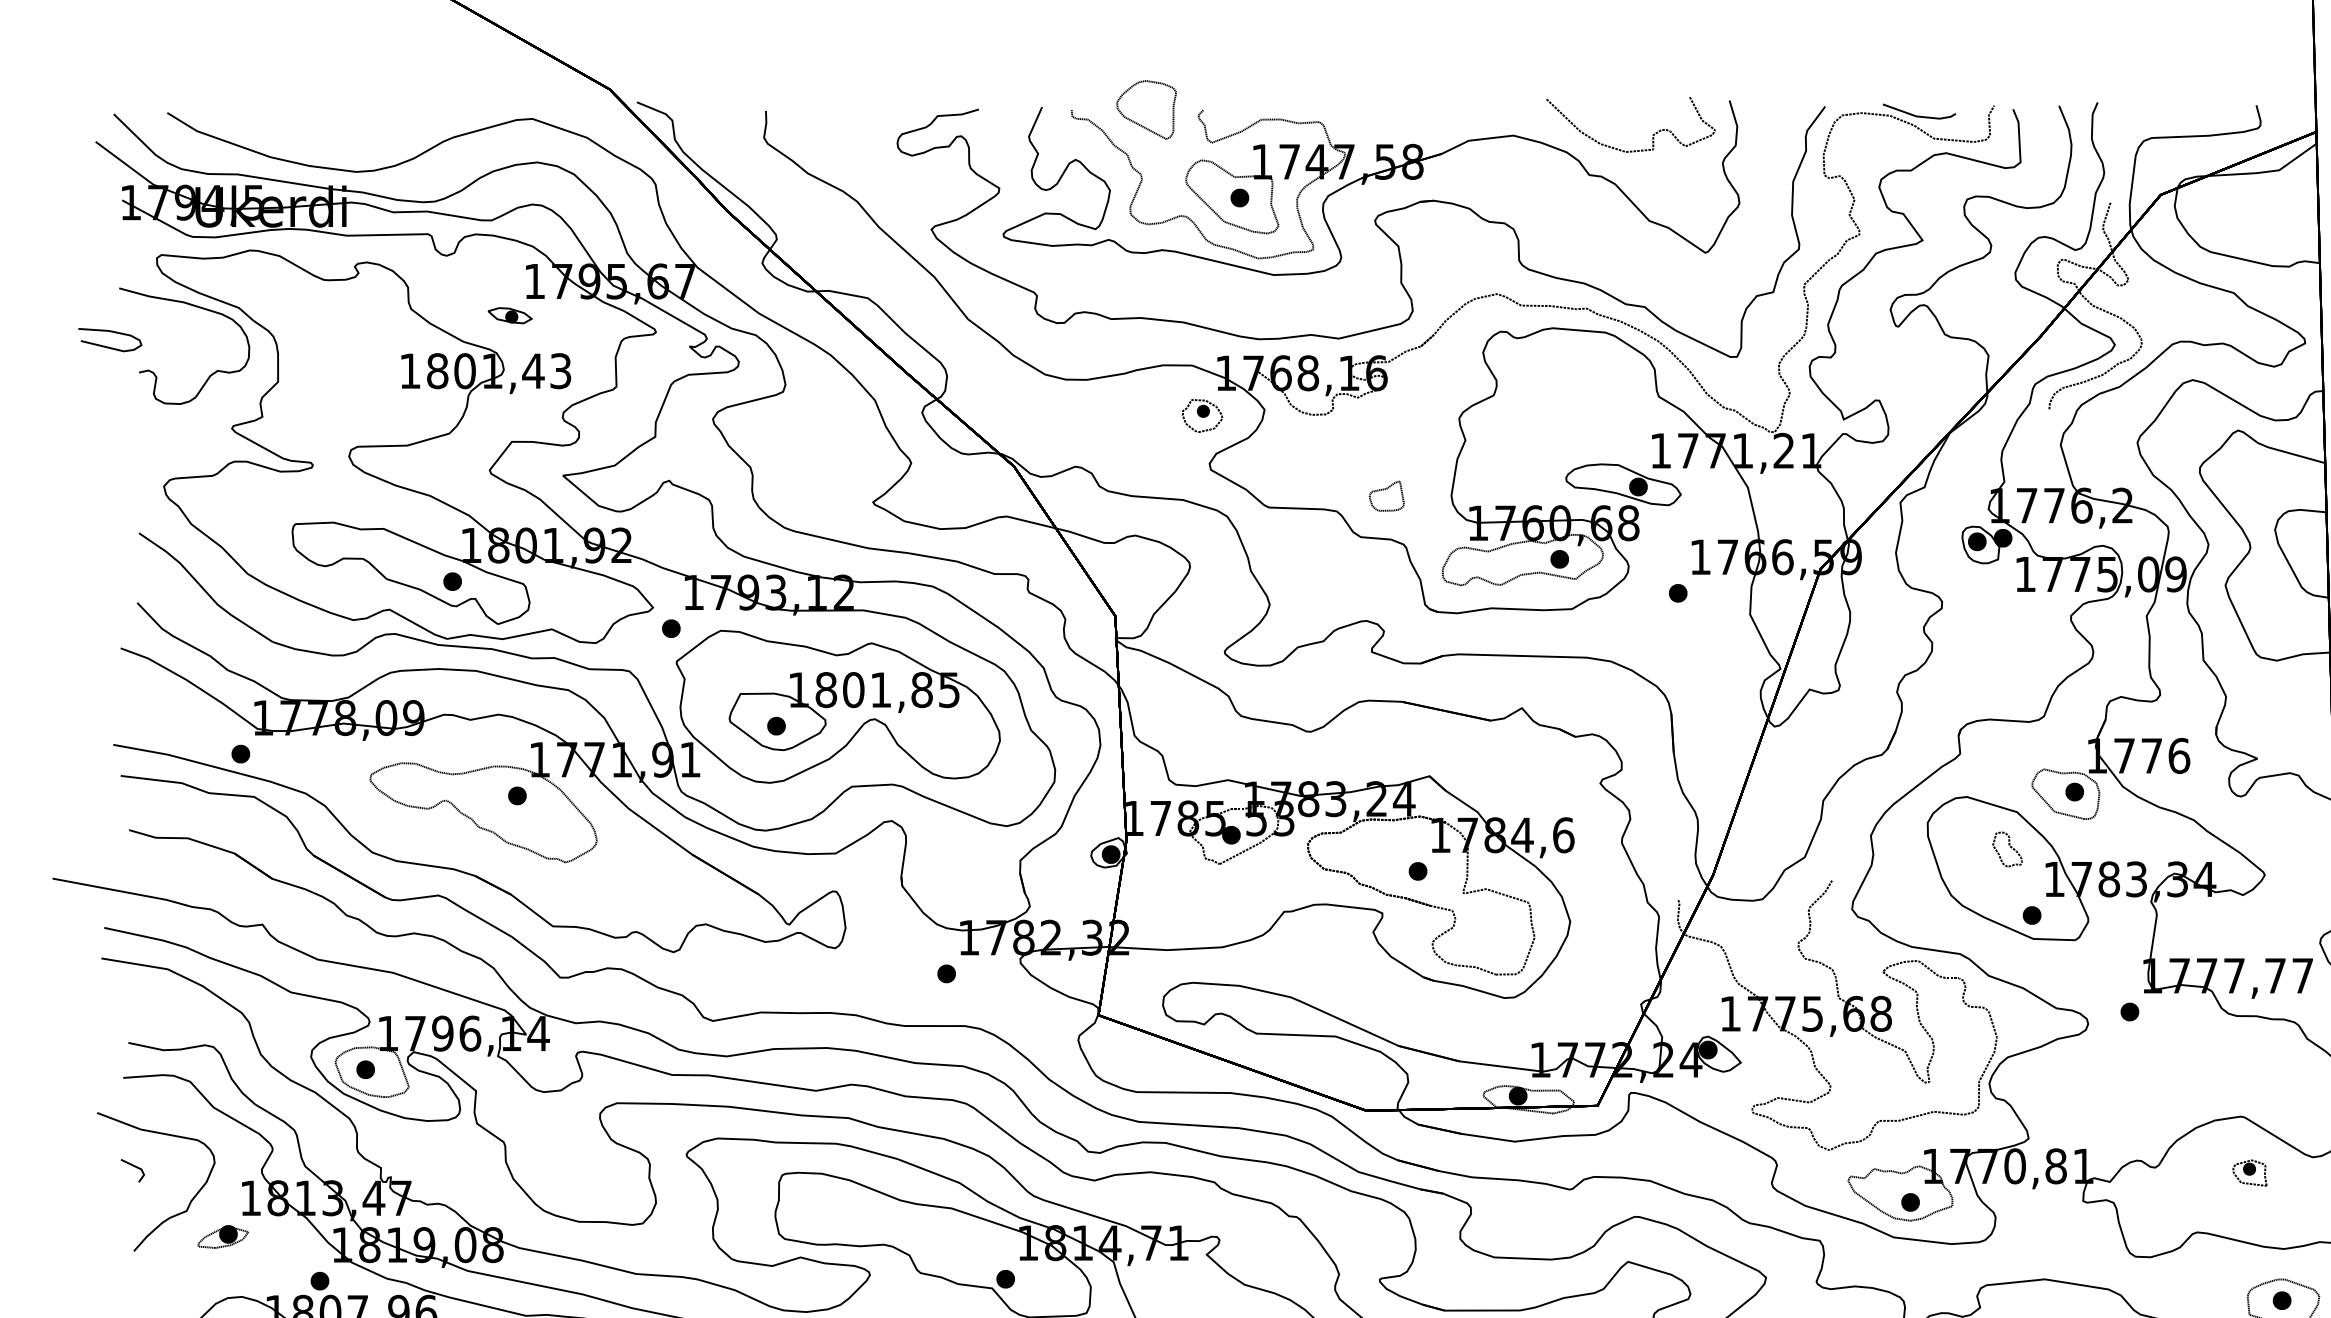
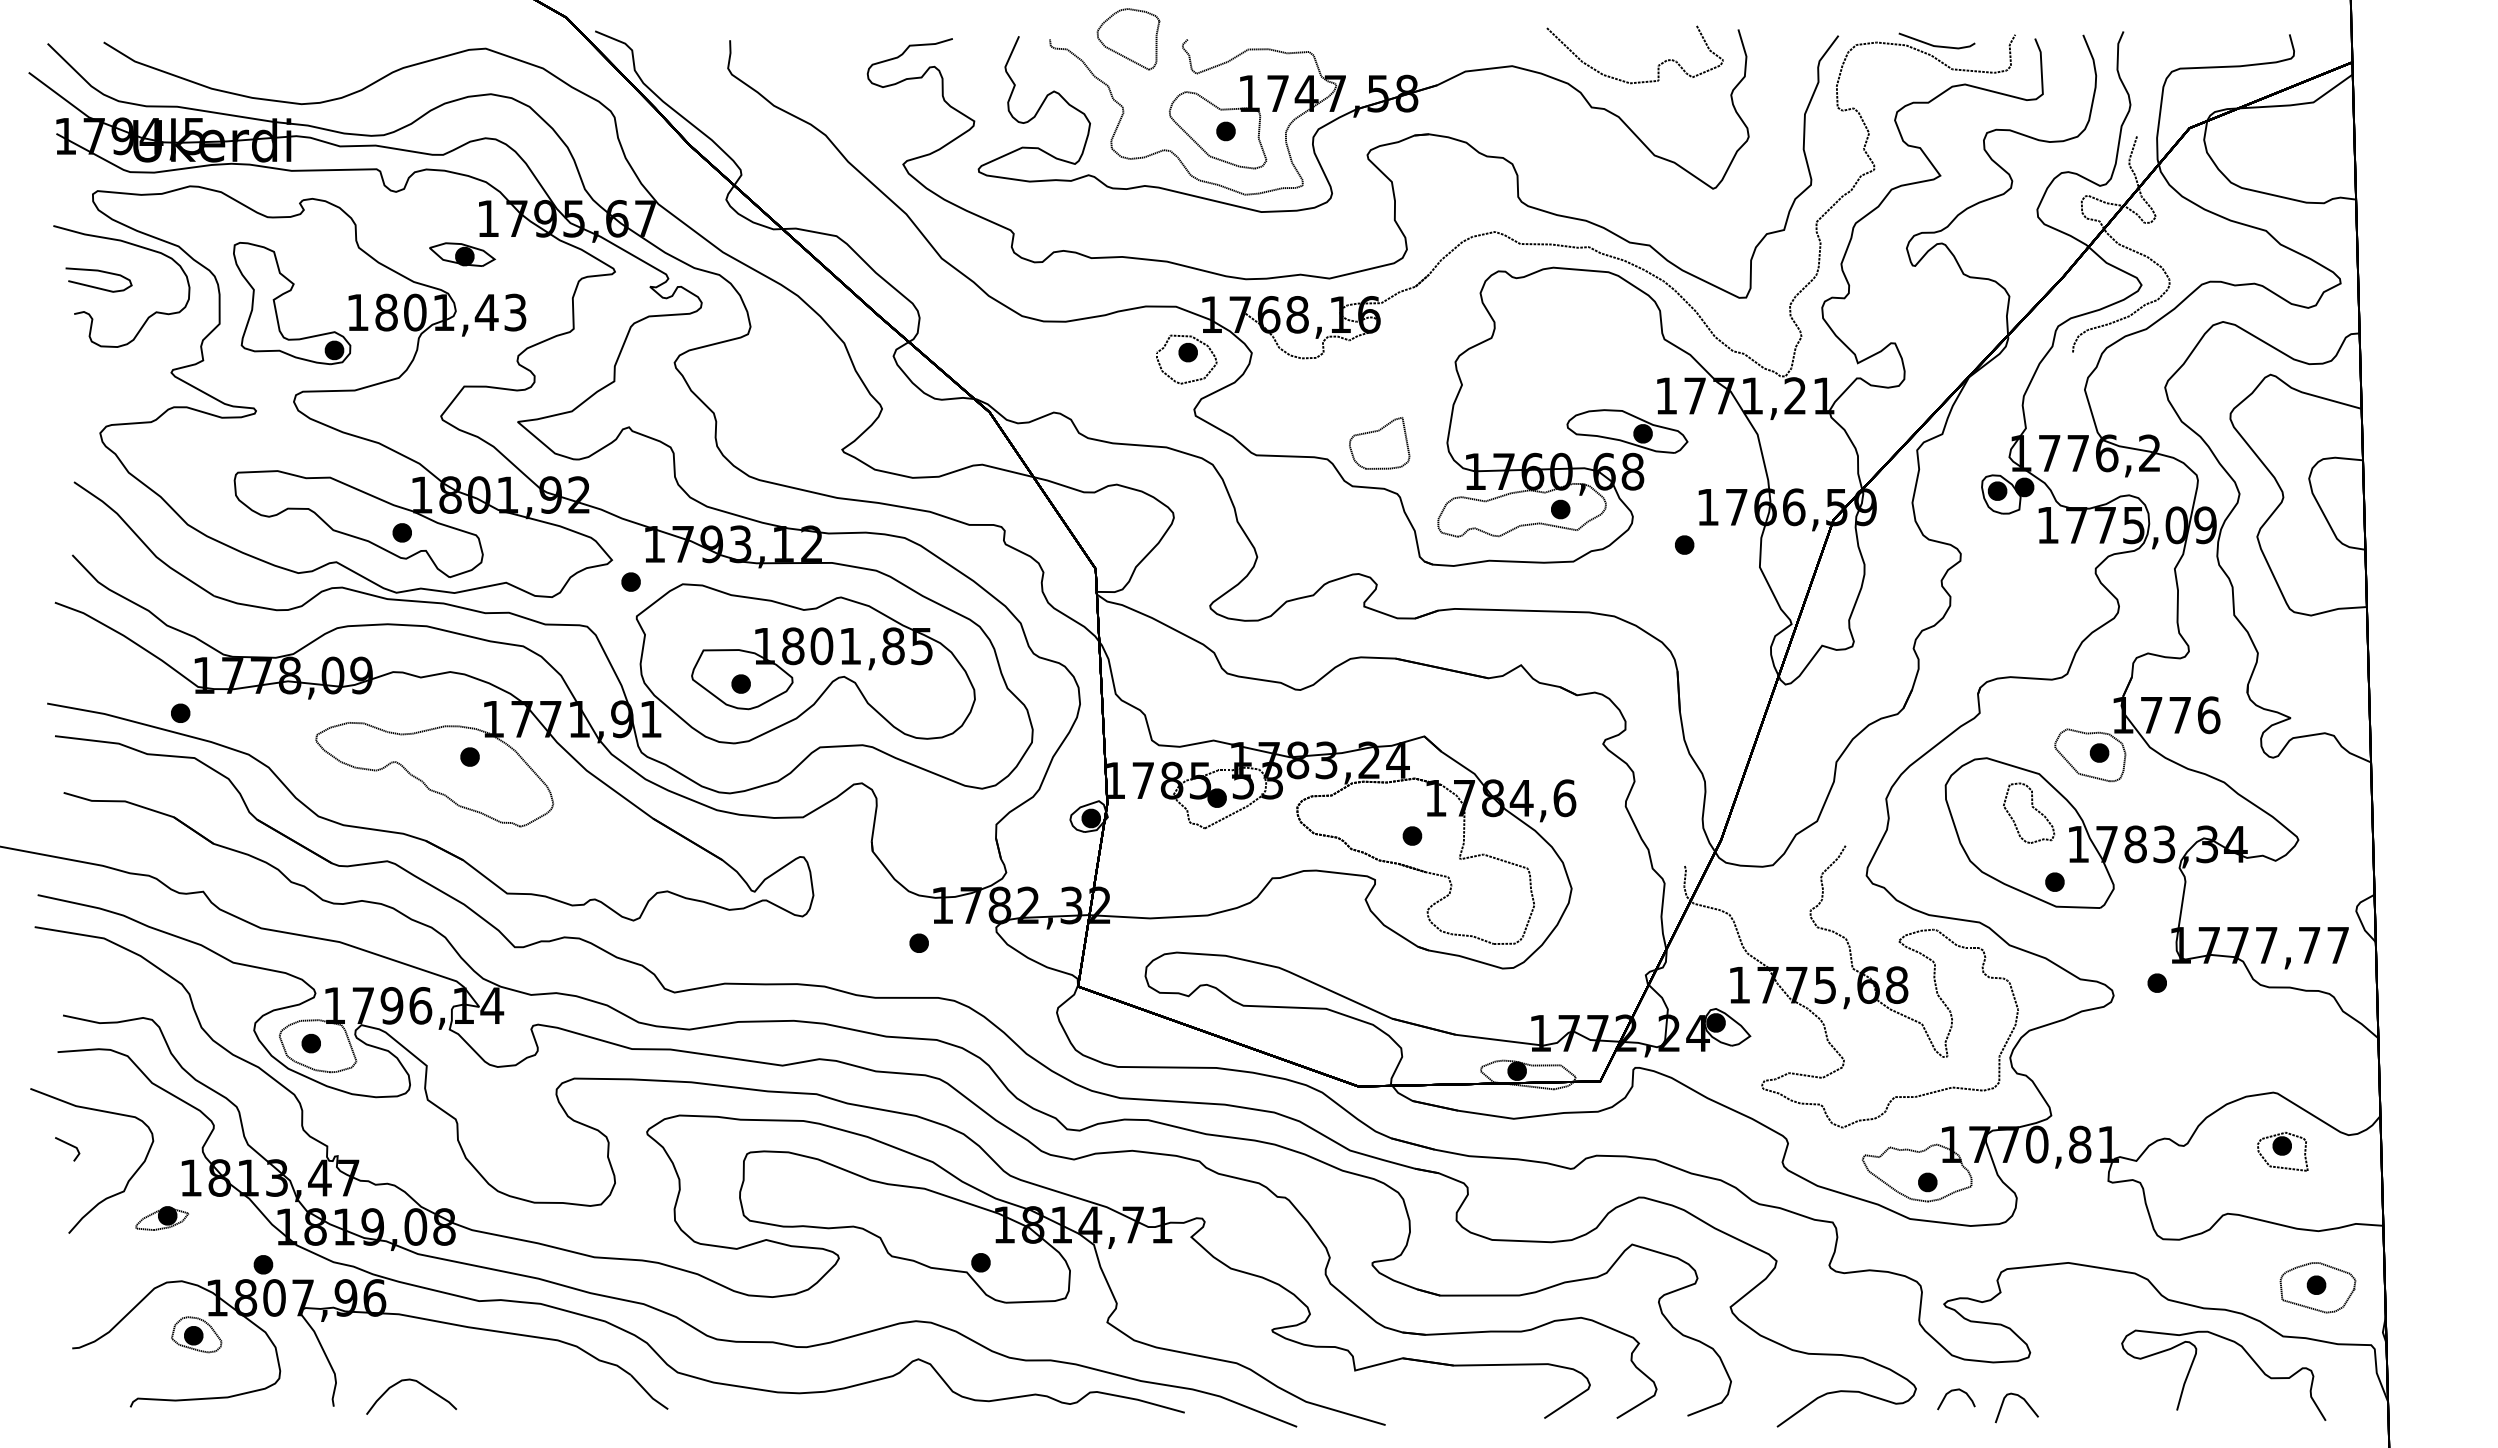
part: (510, 315) -> (462, 254), size x1.43
curve: (107, 346) -> (96, 286), moved
part: (342, 352) -> (286, 293), added
part: (1202, 415) -> (1186, 359), size x1.43
part: (1386, 496) -> (1379, 443), size x1.67
part: (2007, 848) -> (2029, 812), size x1.67
part: (2249, 1172) -> (2282, 1151), size x1.43

